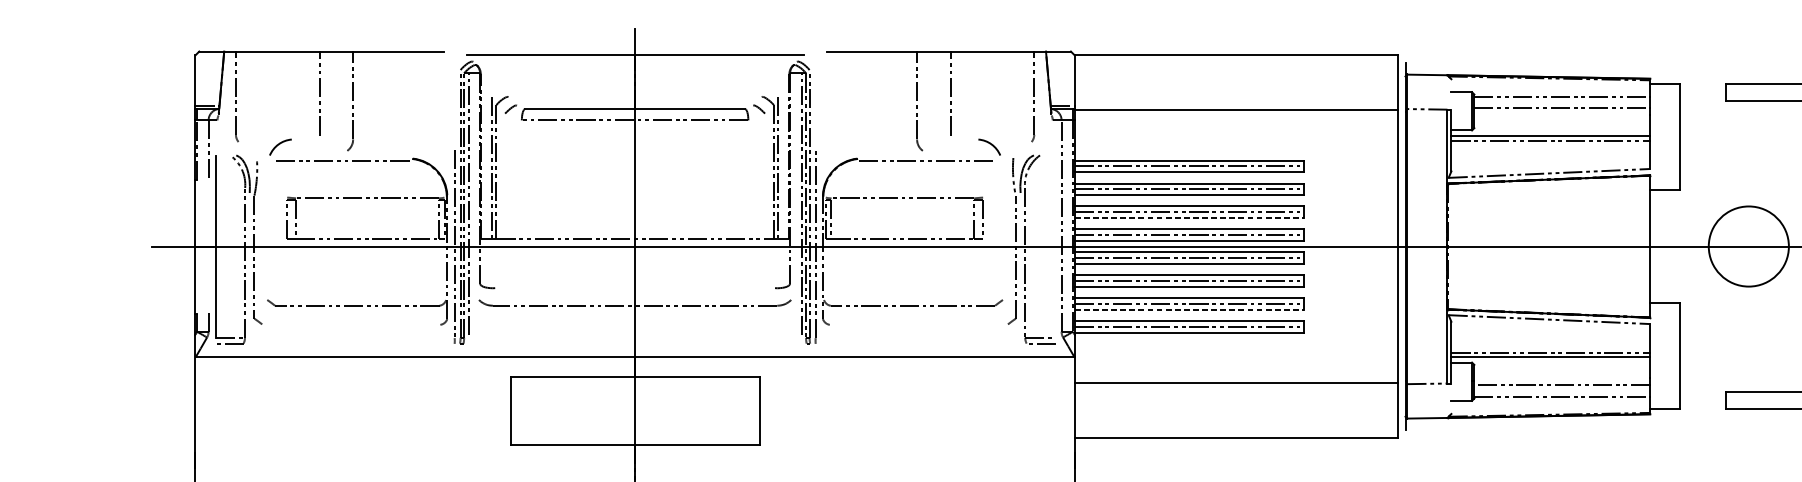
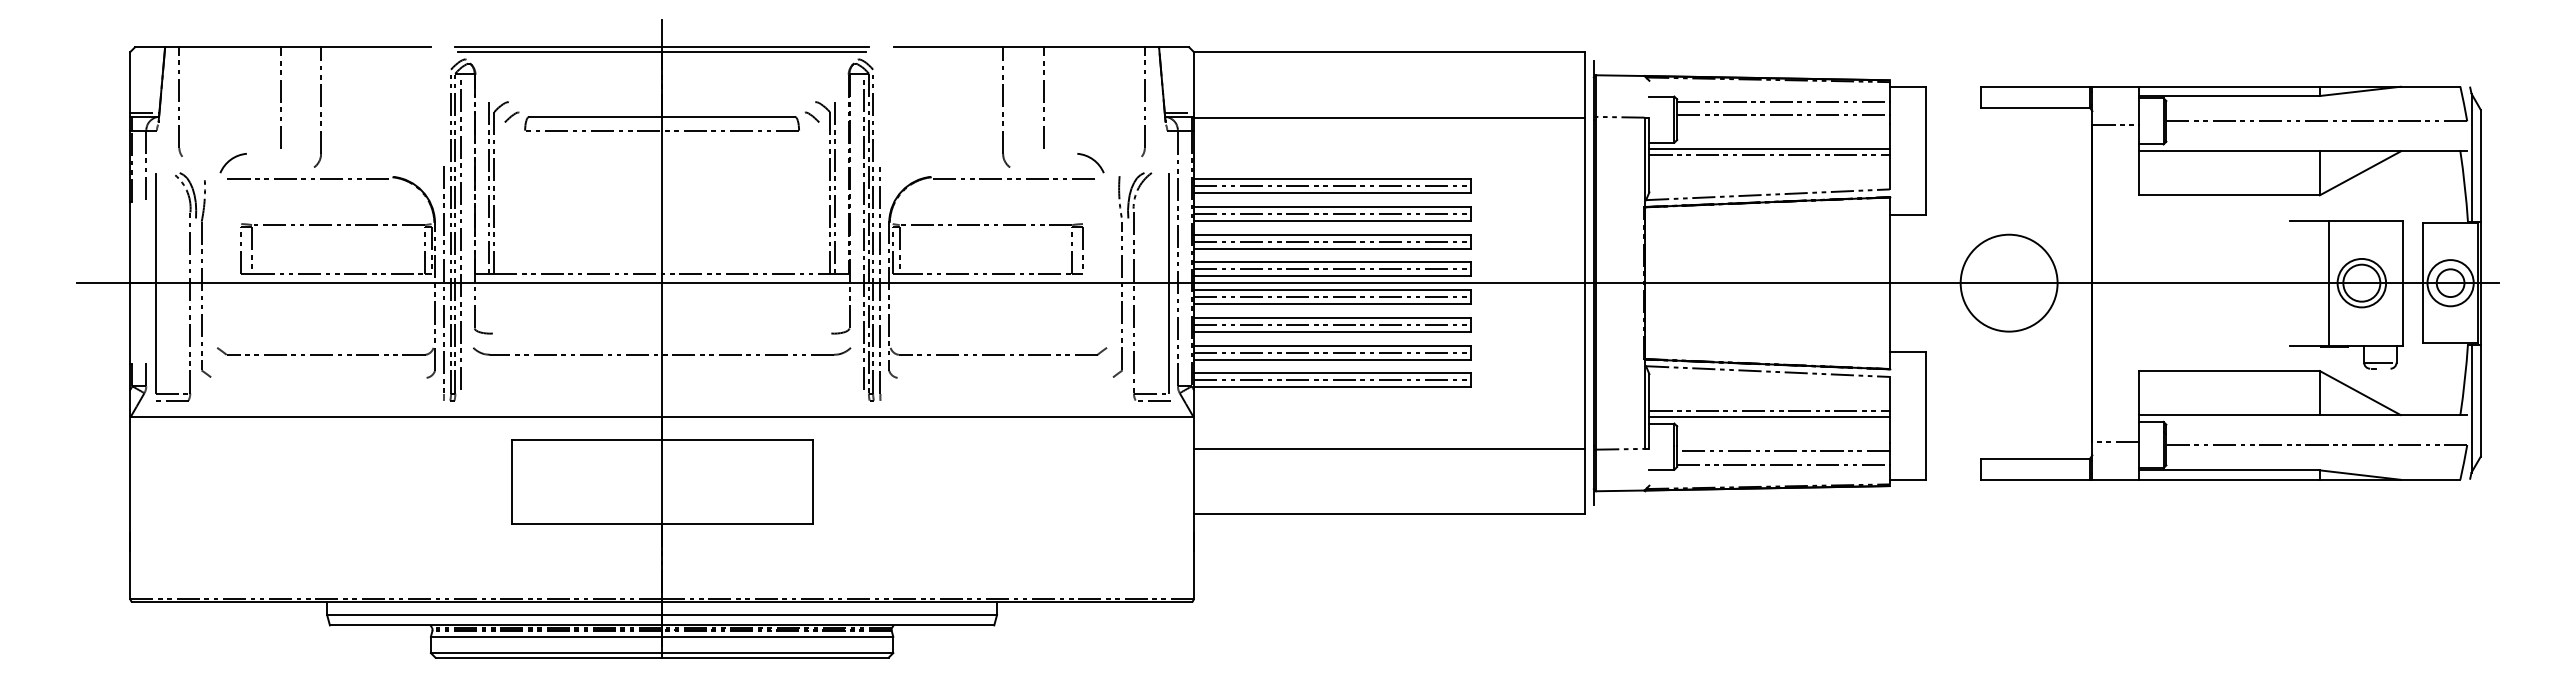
line: (634, 51) -> (661, 47), added
line: (1189, 217) -> (1332, 248), dashed -> solid
line: (1053, 246) -> (1168, 283), added
line: (1189, 309) -> (1332, 359), dashed -> solid

